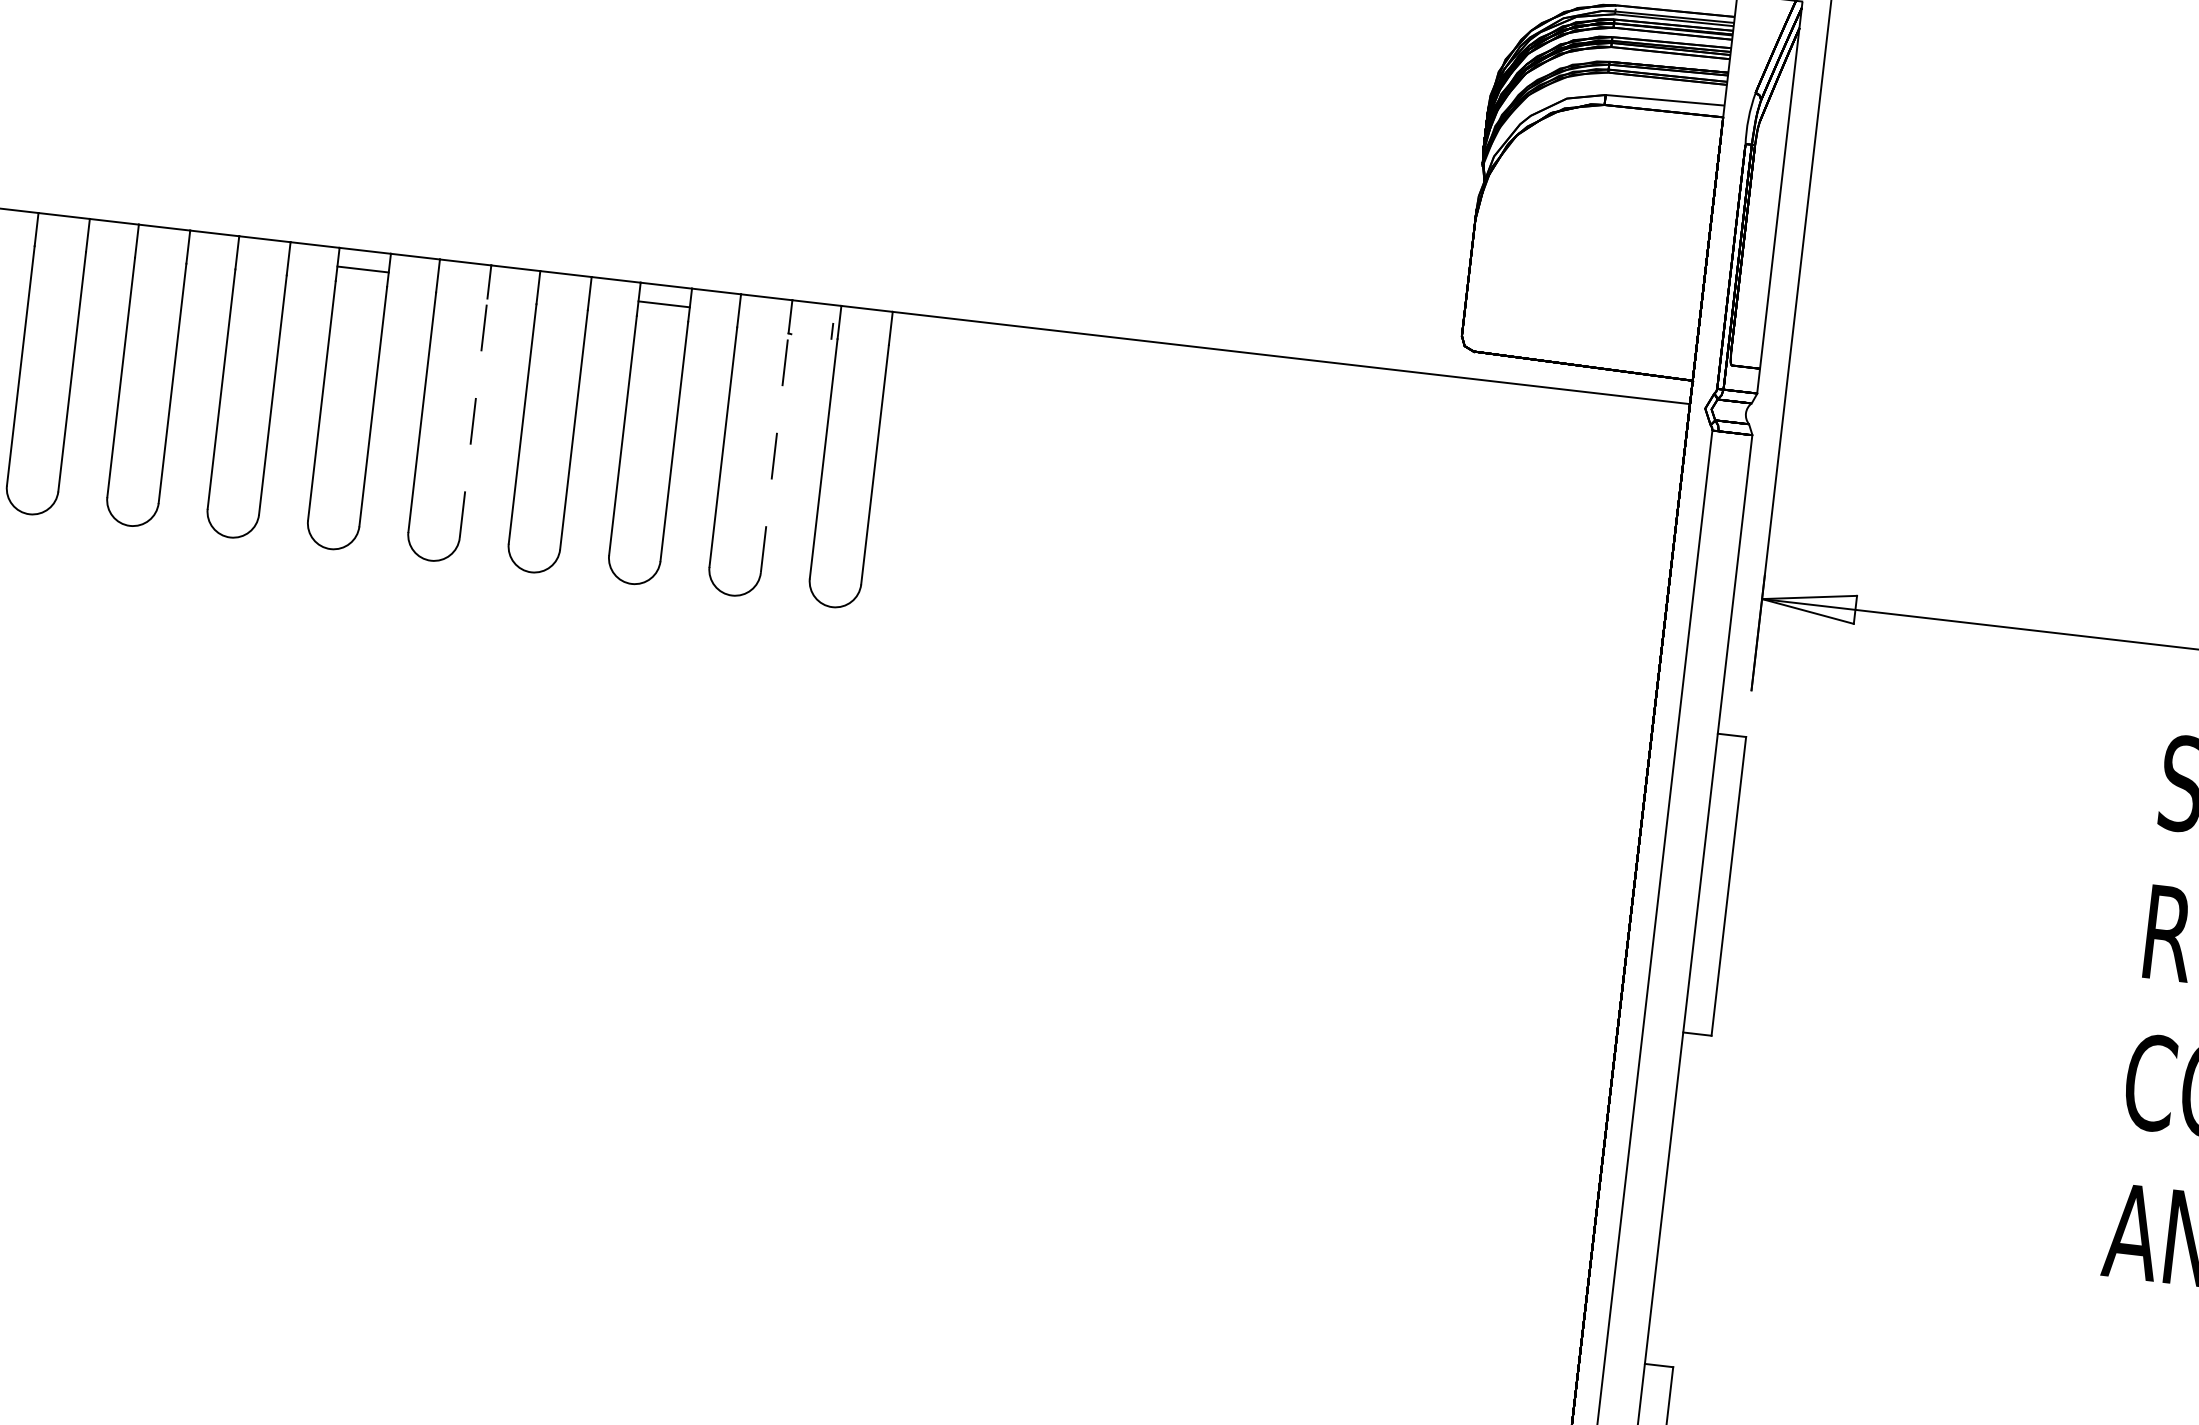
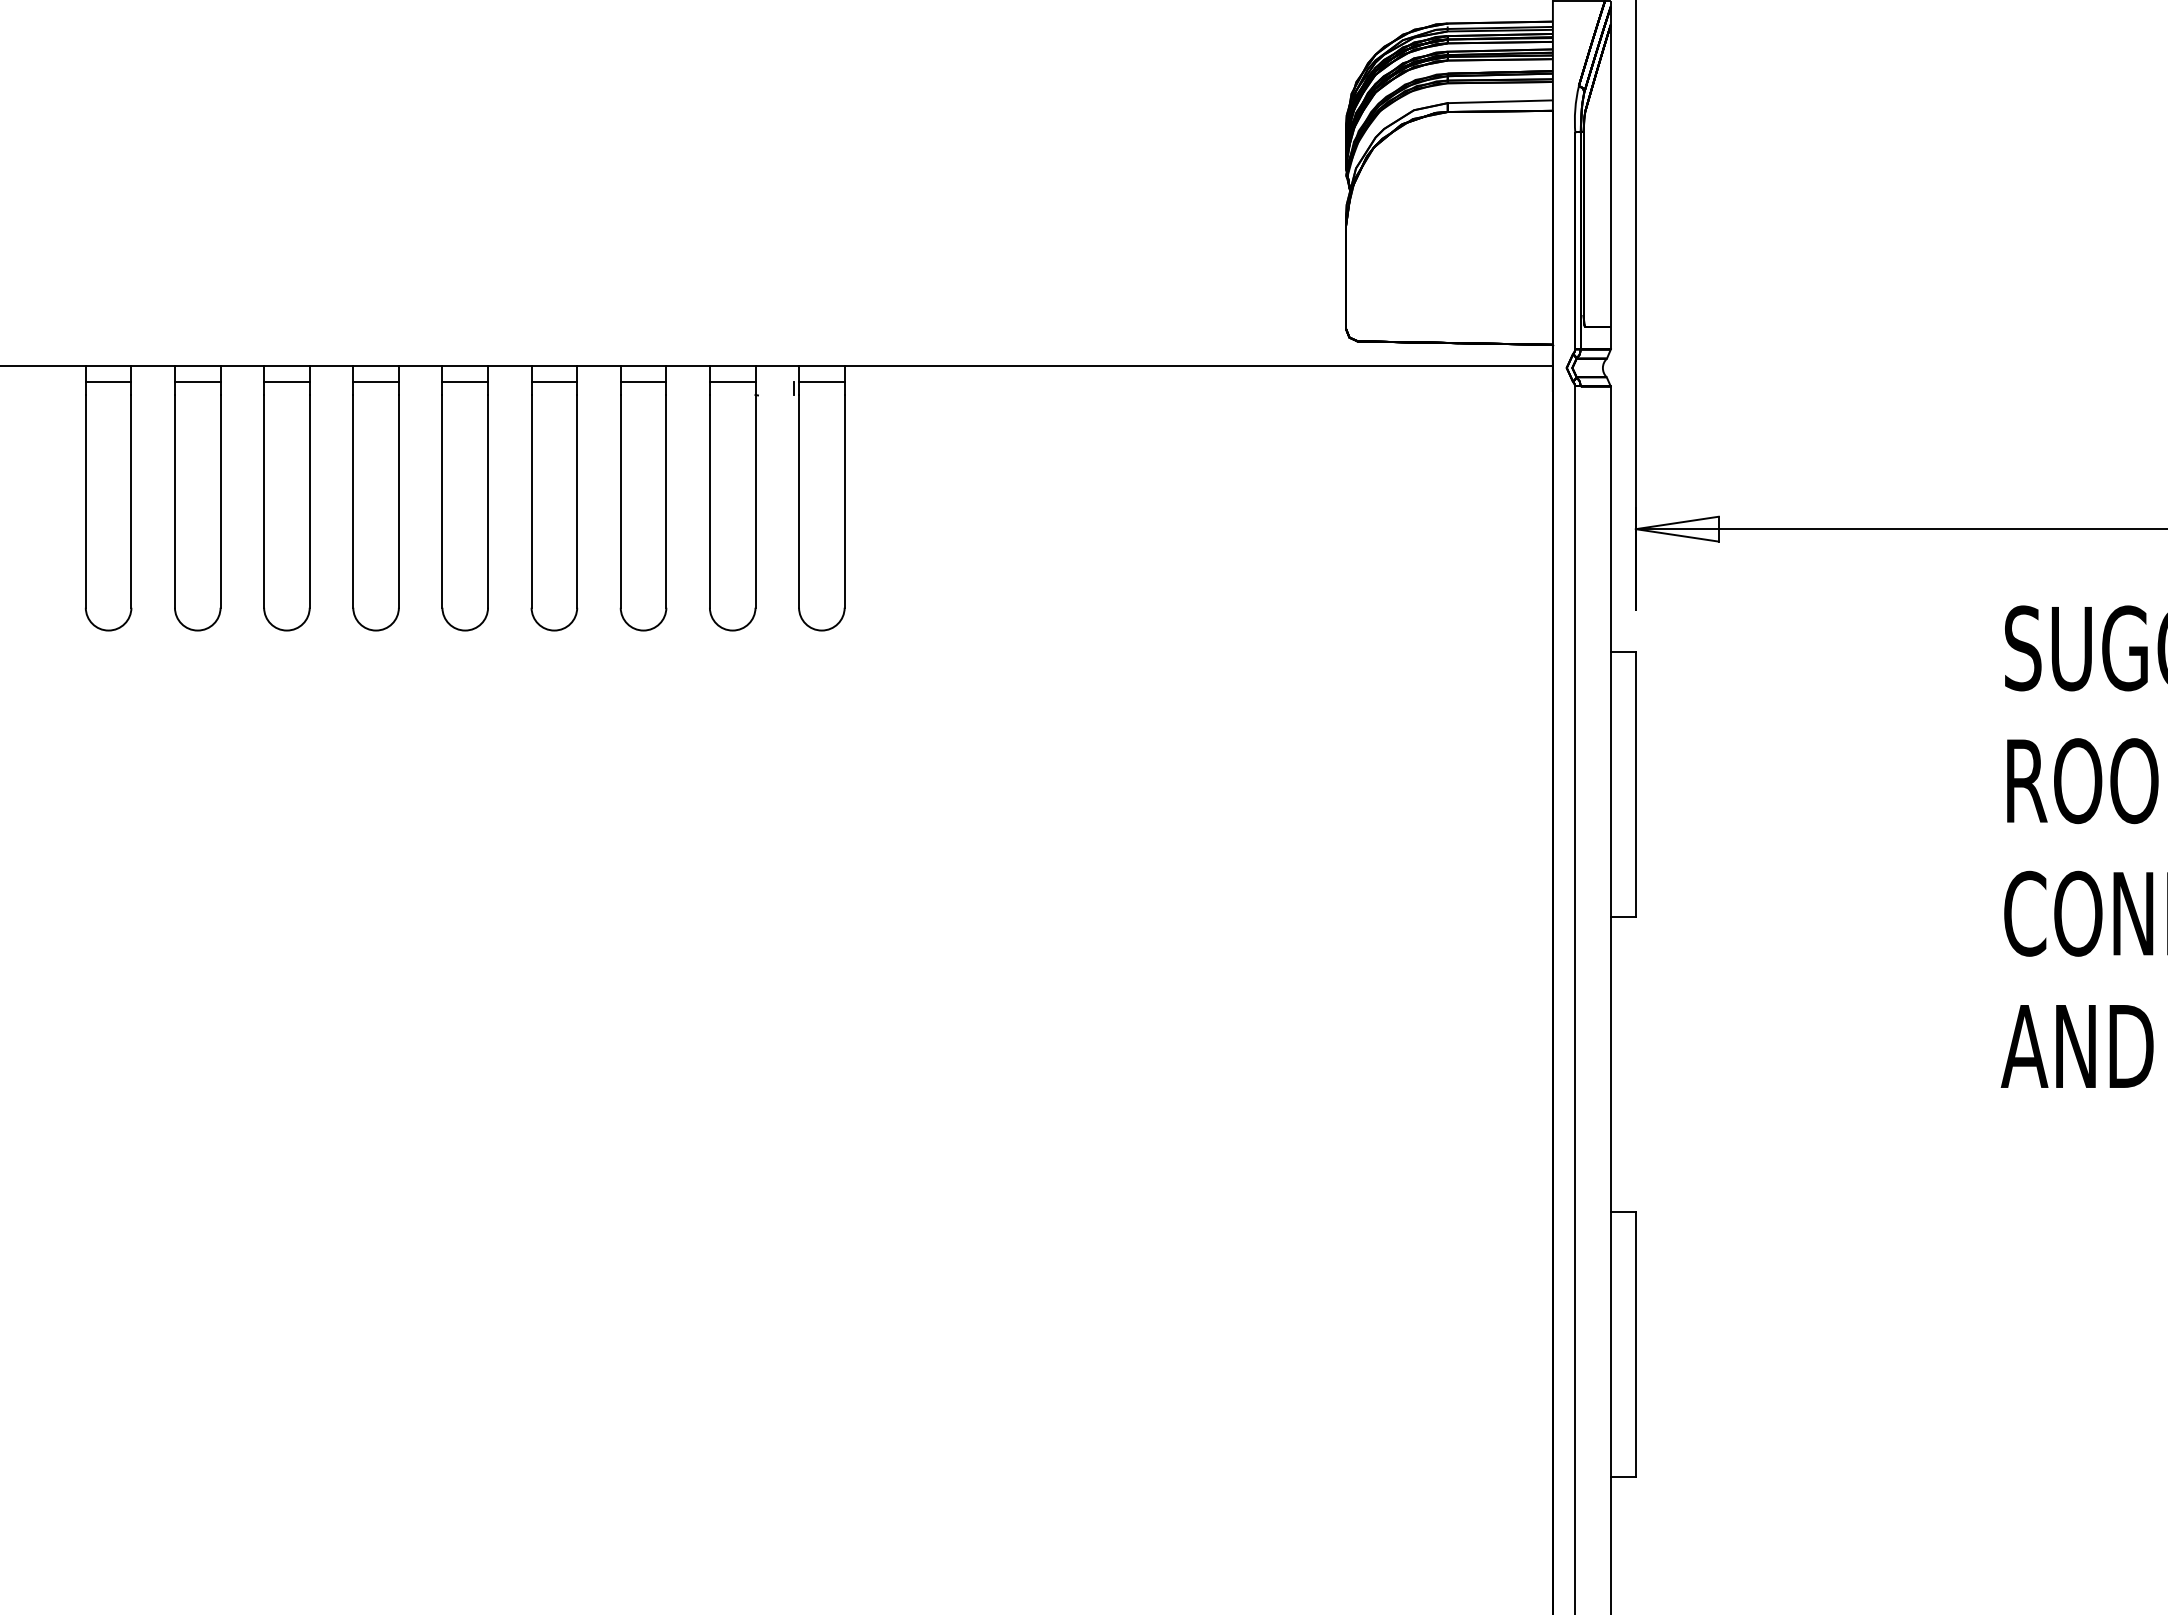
line: (61, 235) -> (108, 382), added
line: (162, 246) -> (197, 382), added
line: (262, 258) -> (286, 382), added
line: (463, 281) -> (465, 382), added
line: (563, 293) -> (554, 382), added
line: (764, 316) -> (732, 382), added
line: (864, 327) -> (821, 382), added
line: (474, 417) -> (488, 500), dashed -> solid
line: (774, 452) -> (755, 500), dashed -> solid

